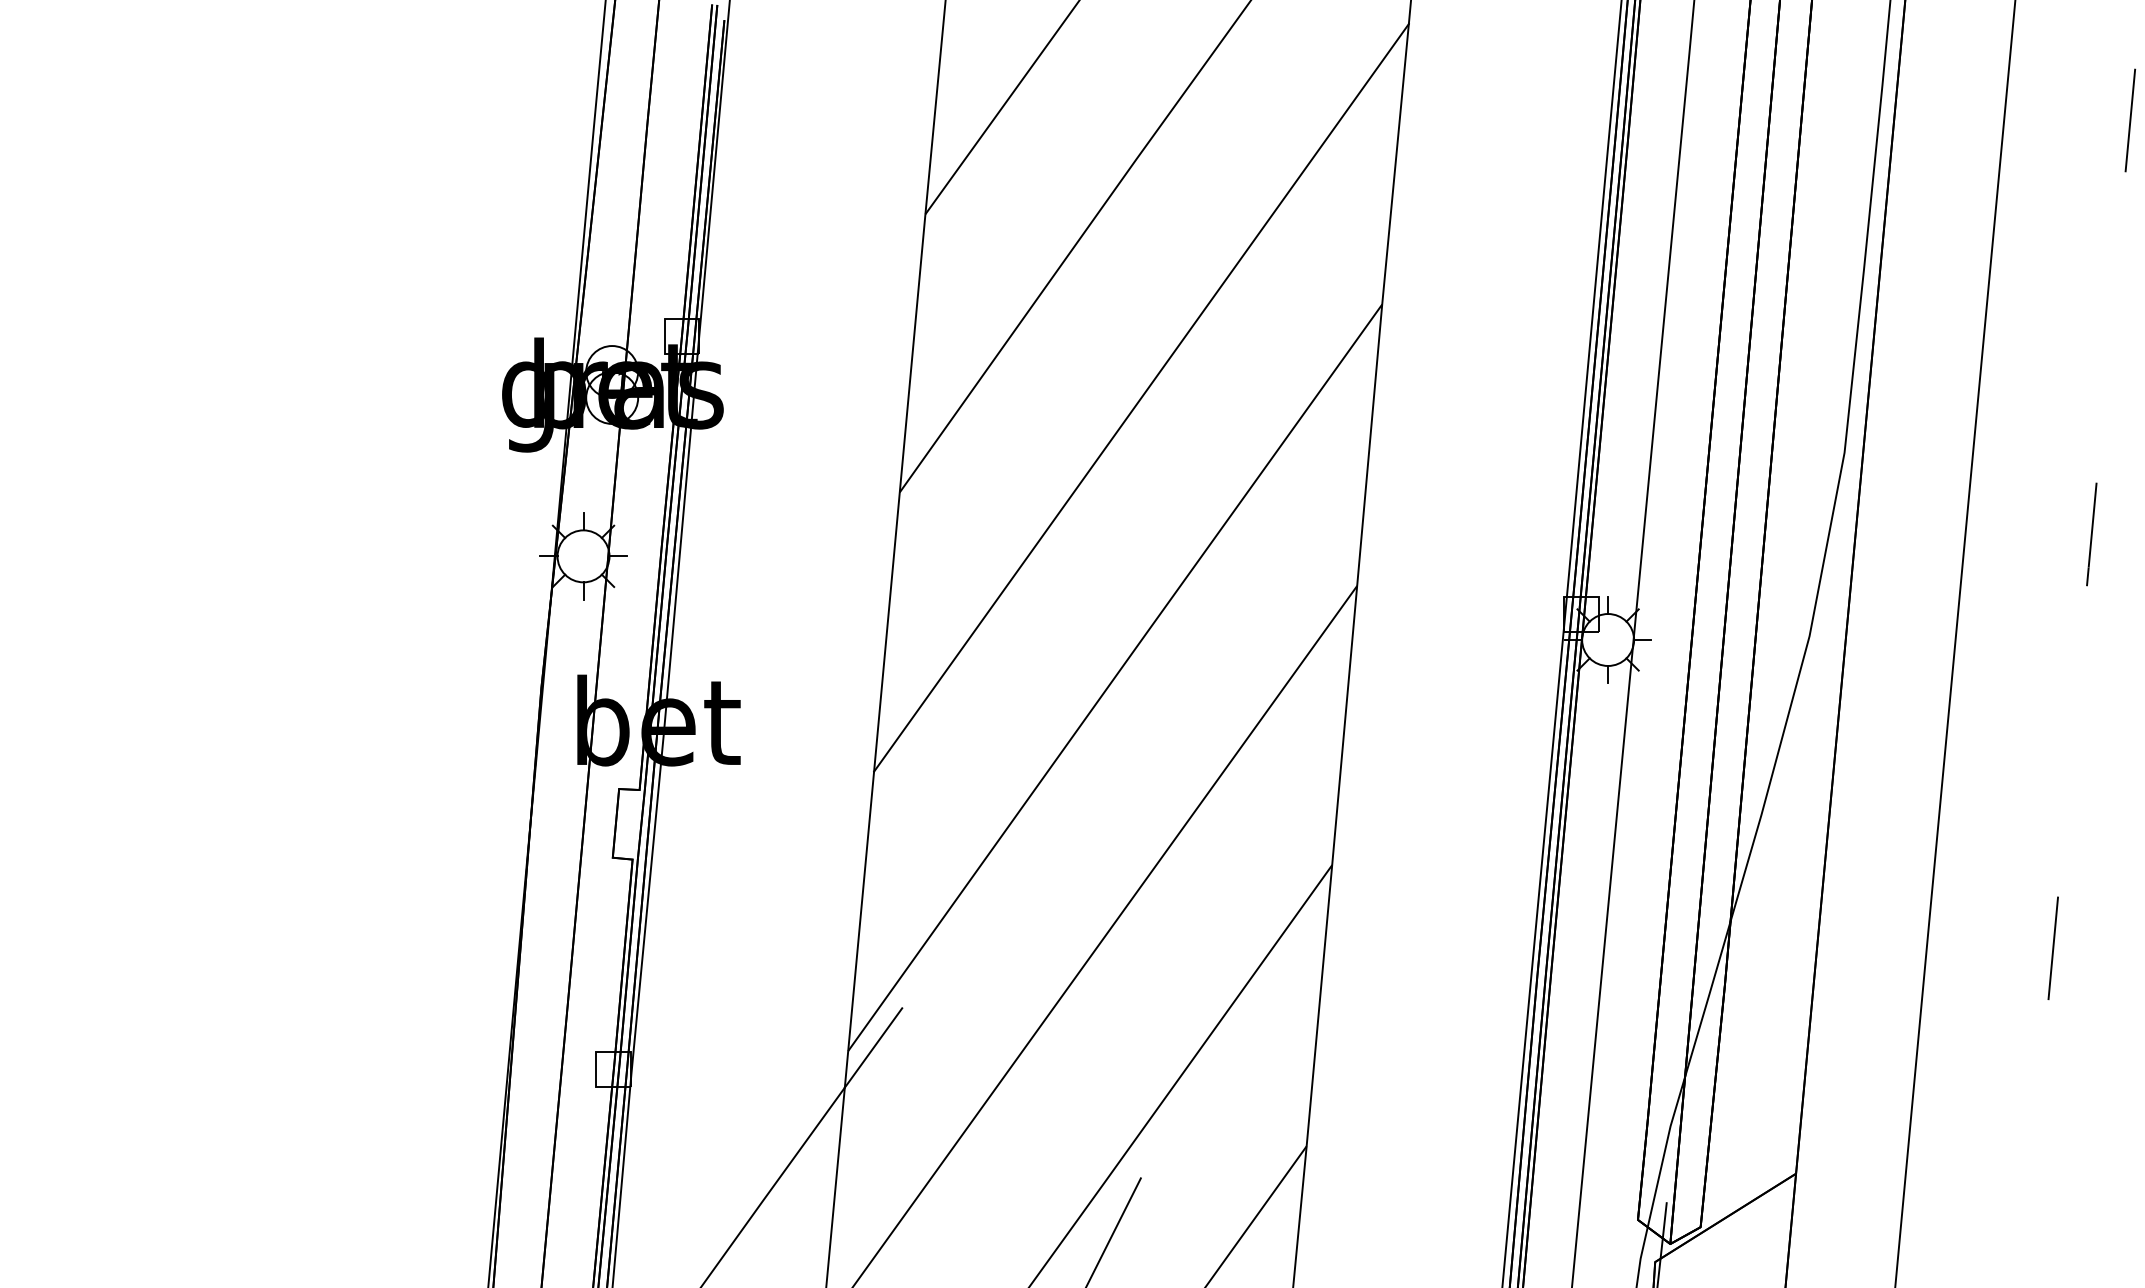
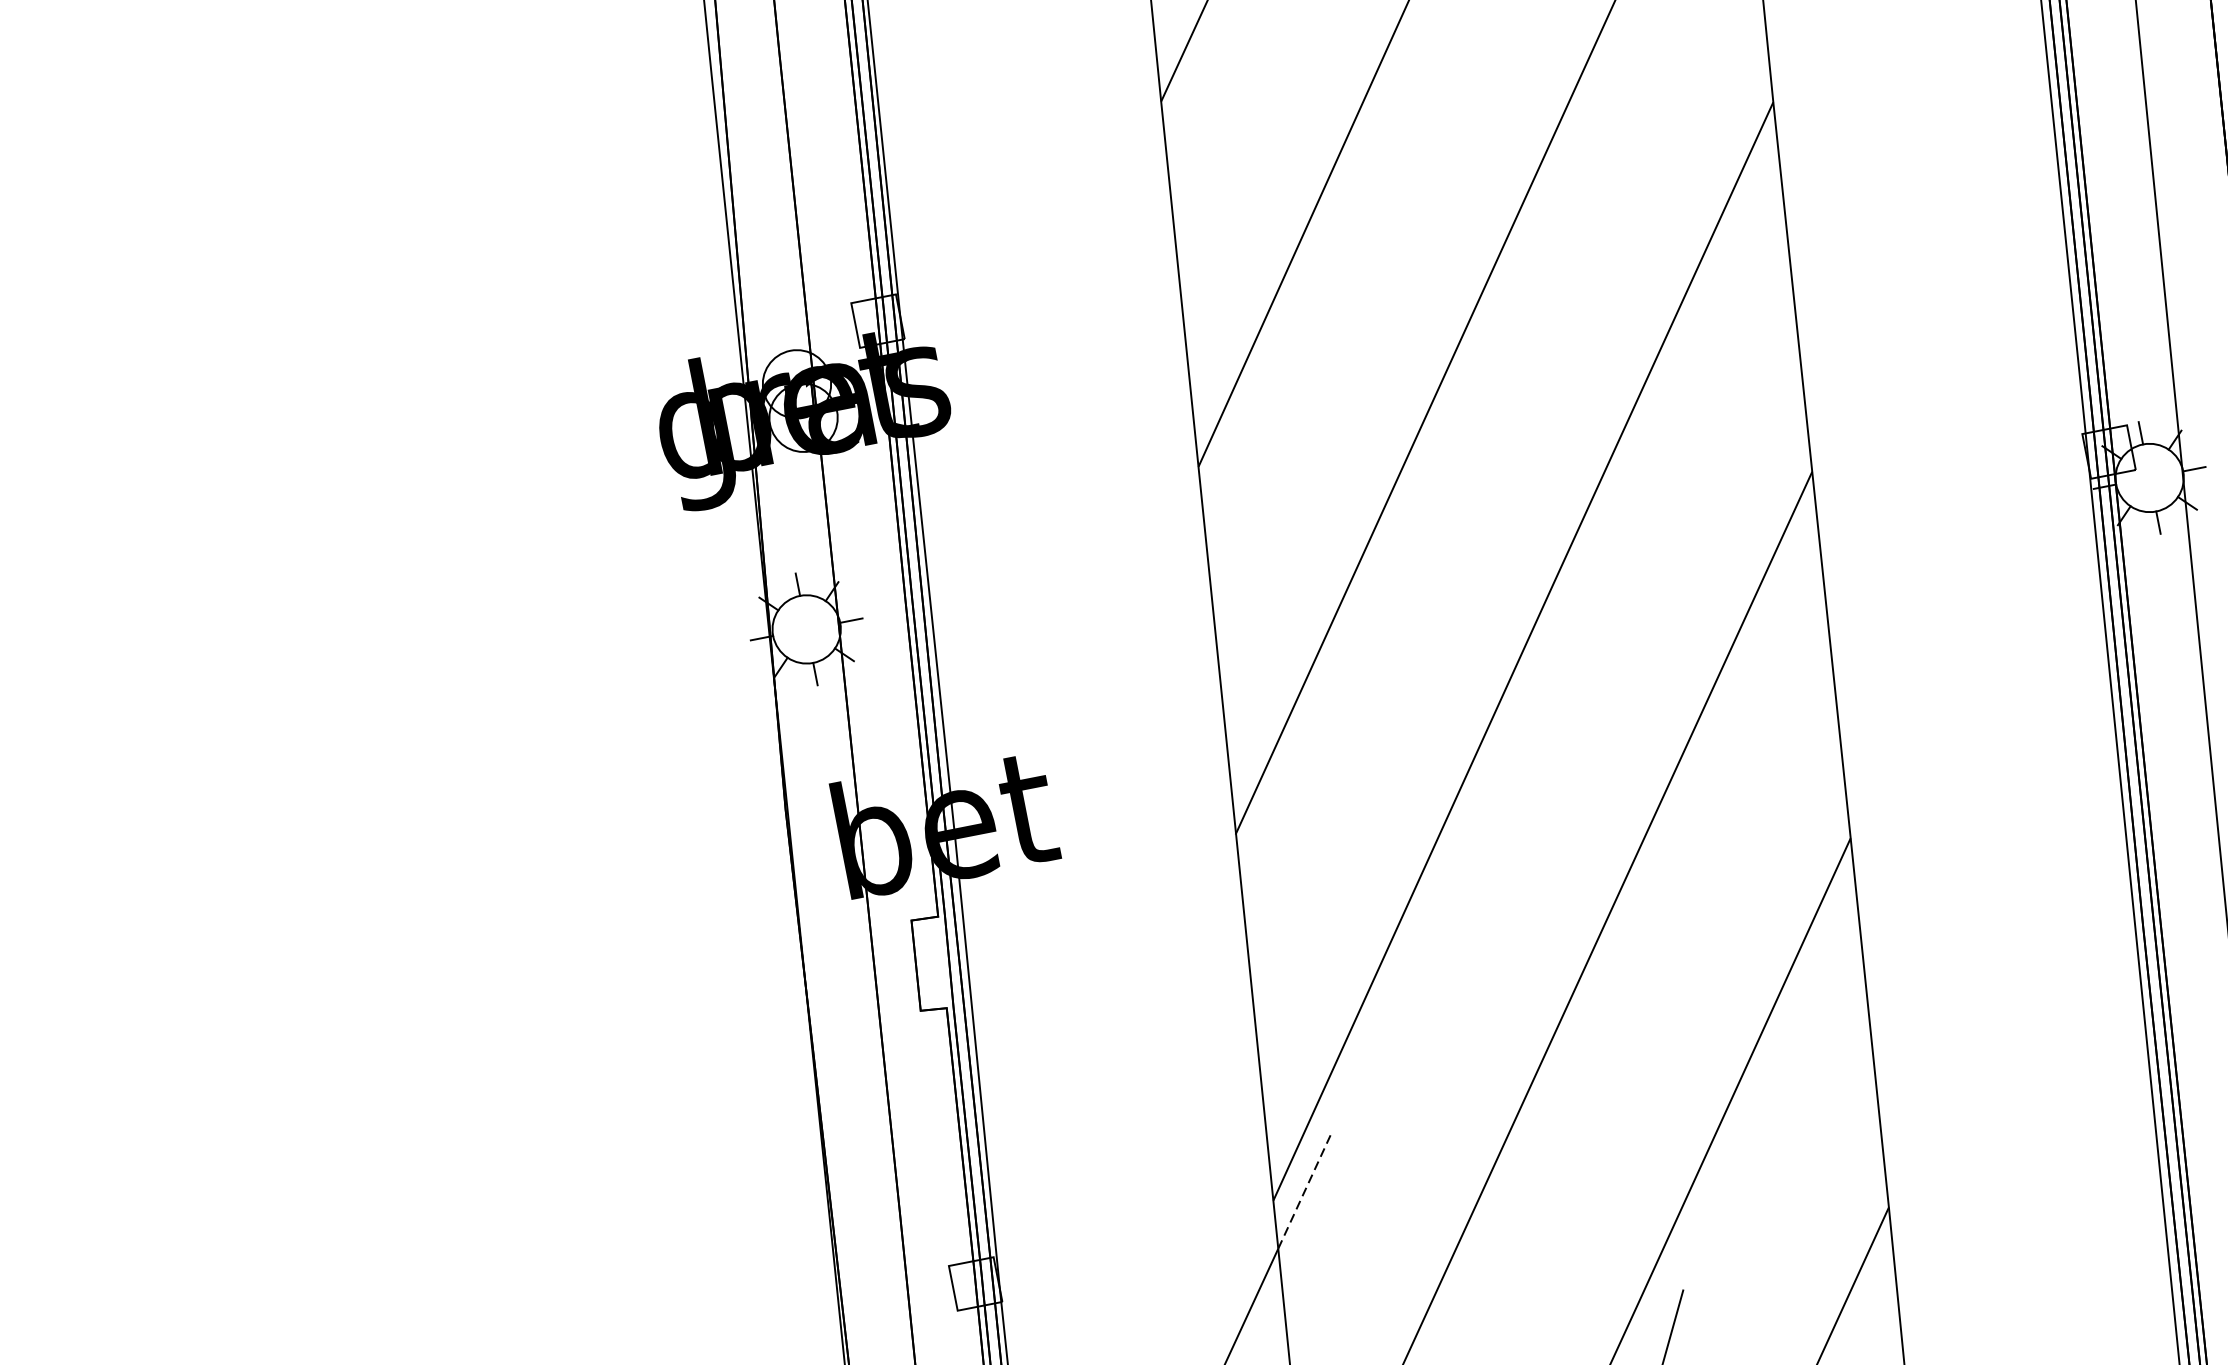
line: (873, 1047) -> (1305, 1189), solid -> dashed

